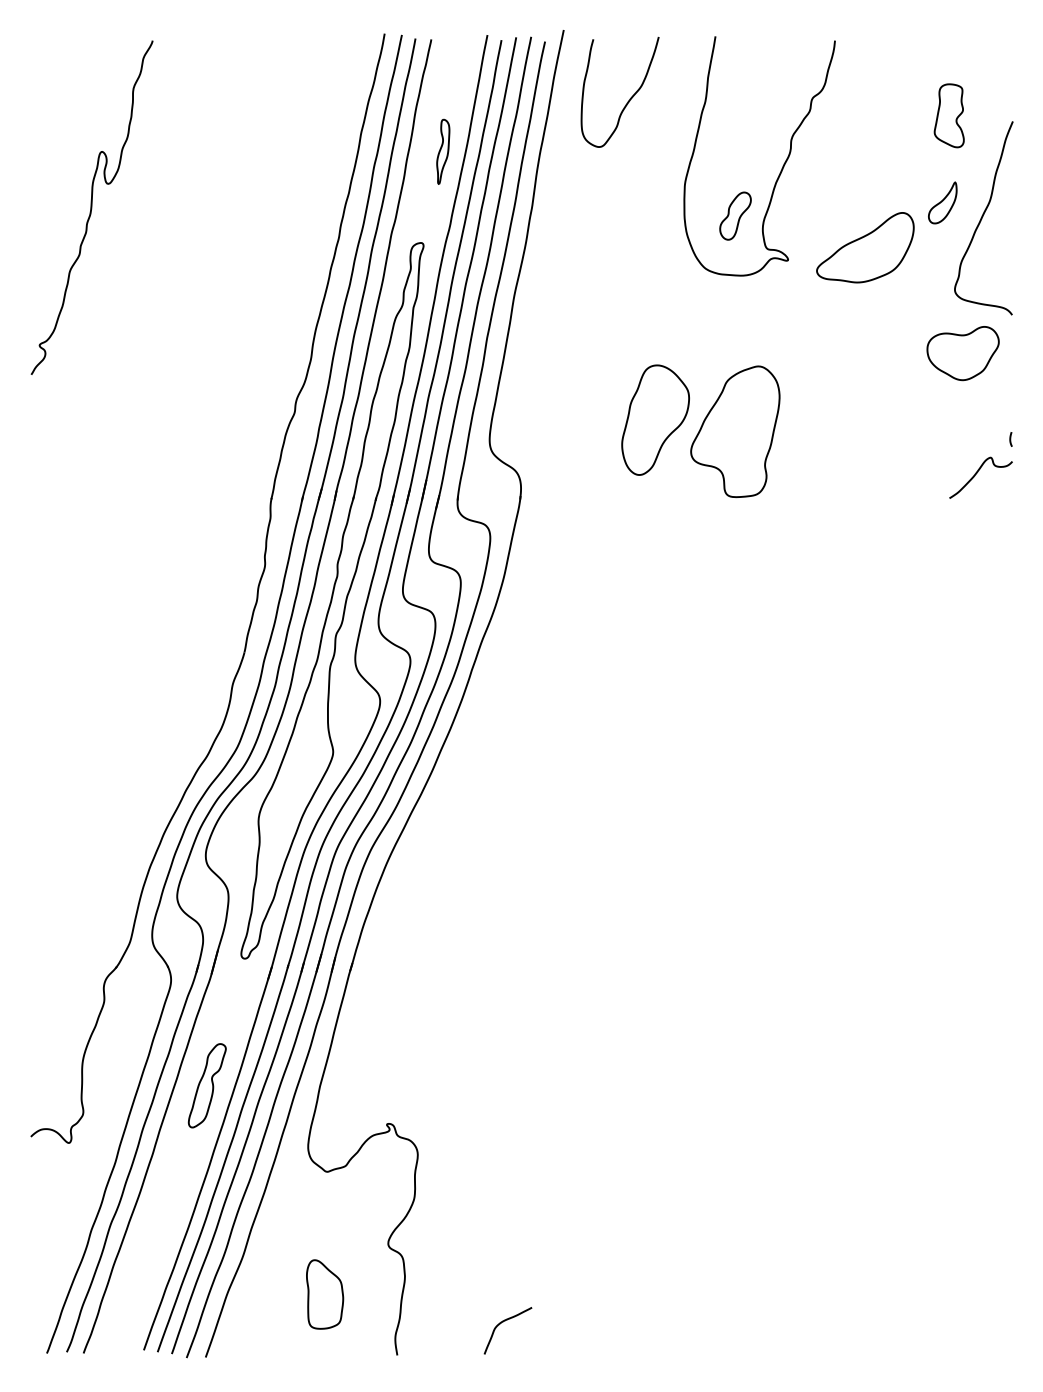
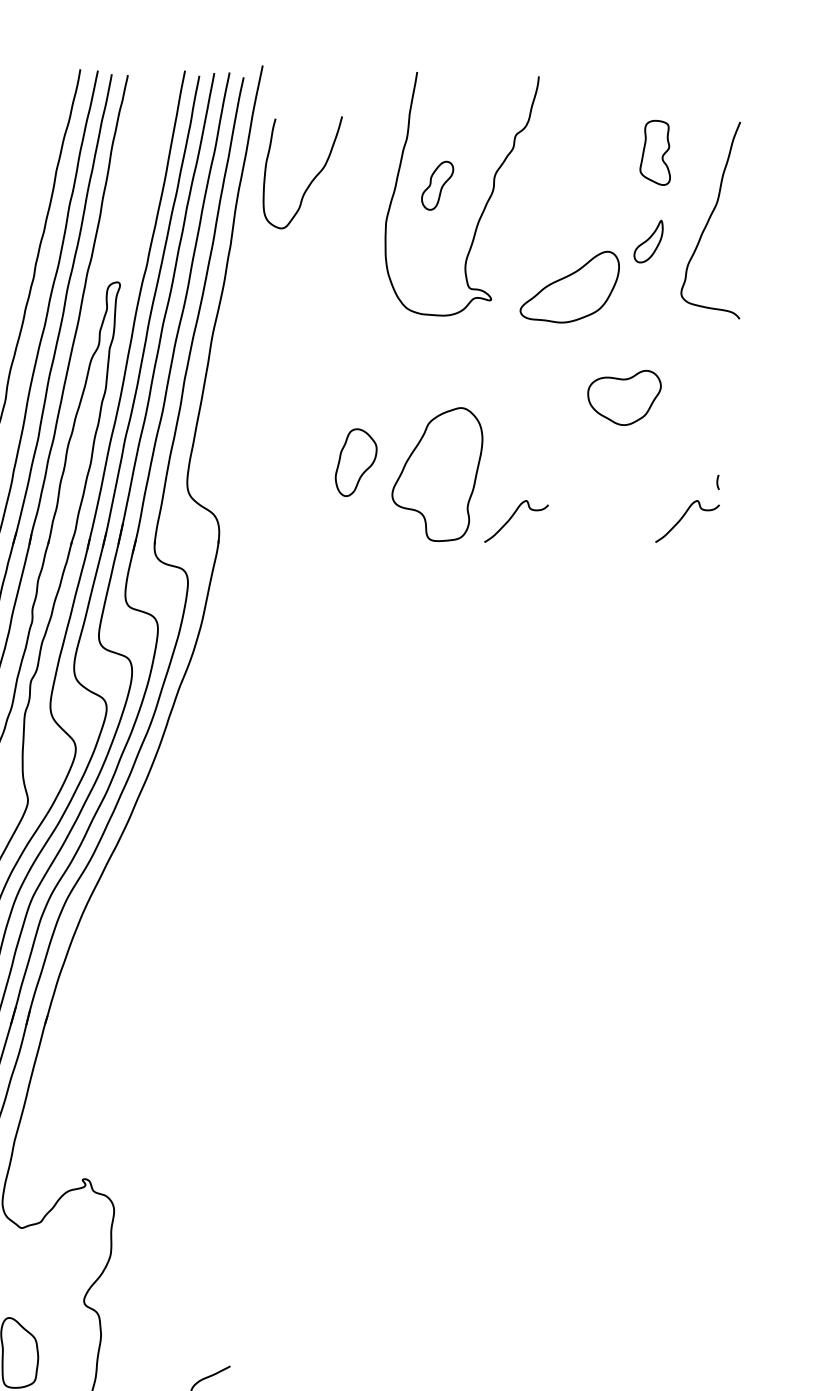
curve: (629, 98) -> (312, 179), moved
part: (443, 151) -> (140, 189), removed
part: (735, 215) -> (437, 185), moved
curve: (982, 218) -> (709, 220), moved
part: (962, 353) -> (623, 397), moved
part: (655, 419) -> (356, 462), size x0.6
curve: (809, 473) -> (512, 517), added

